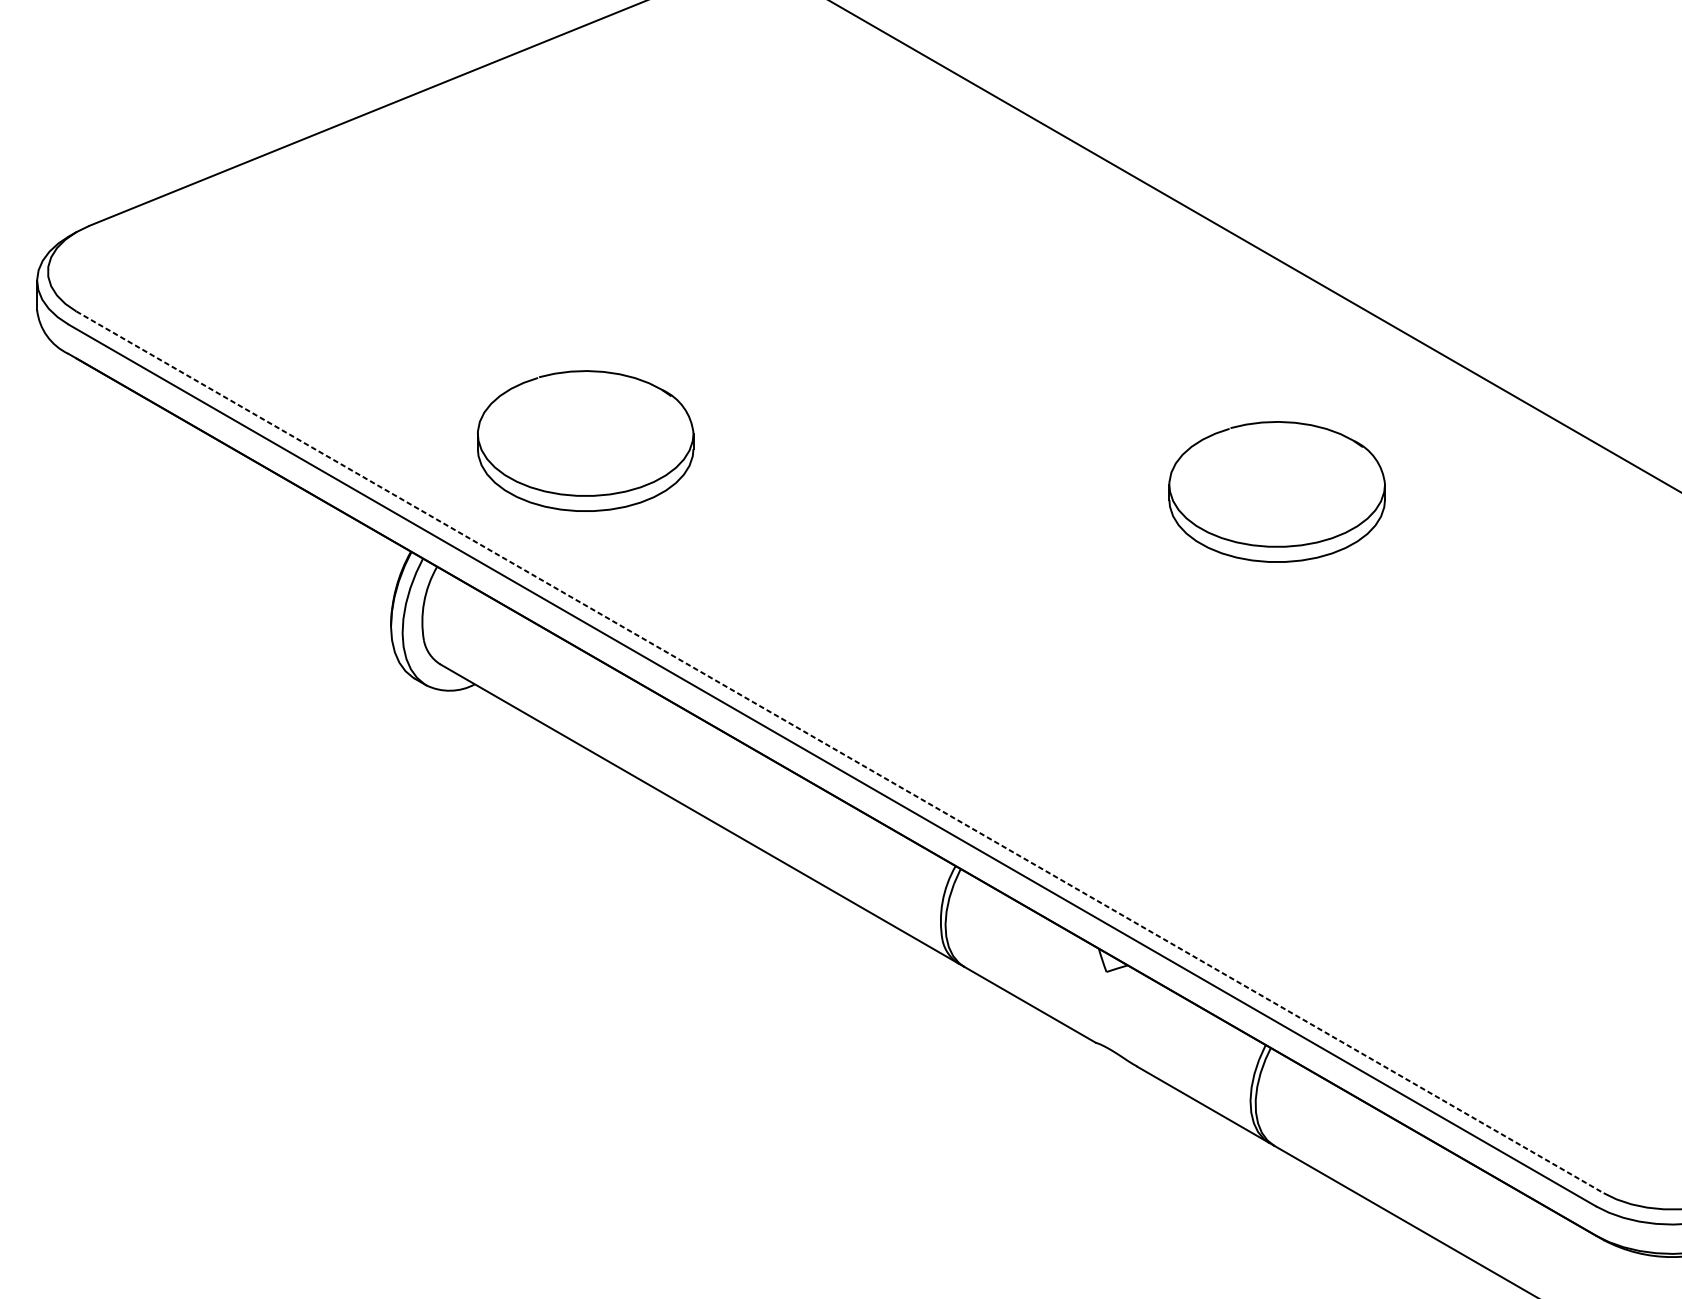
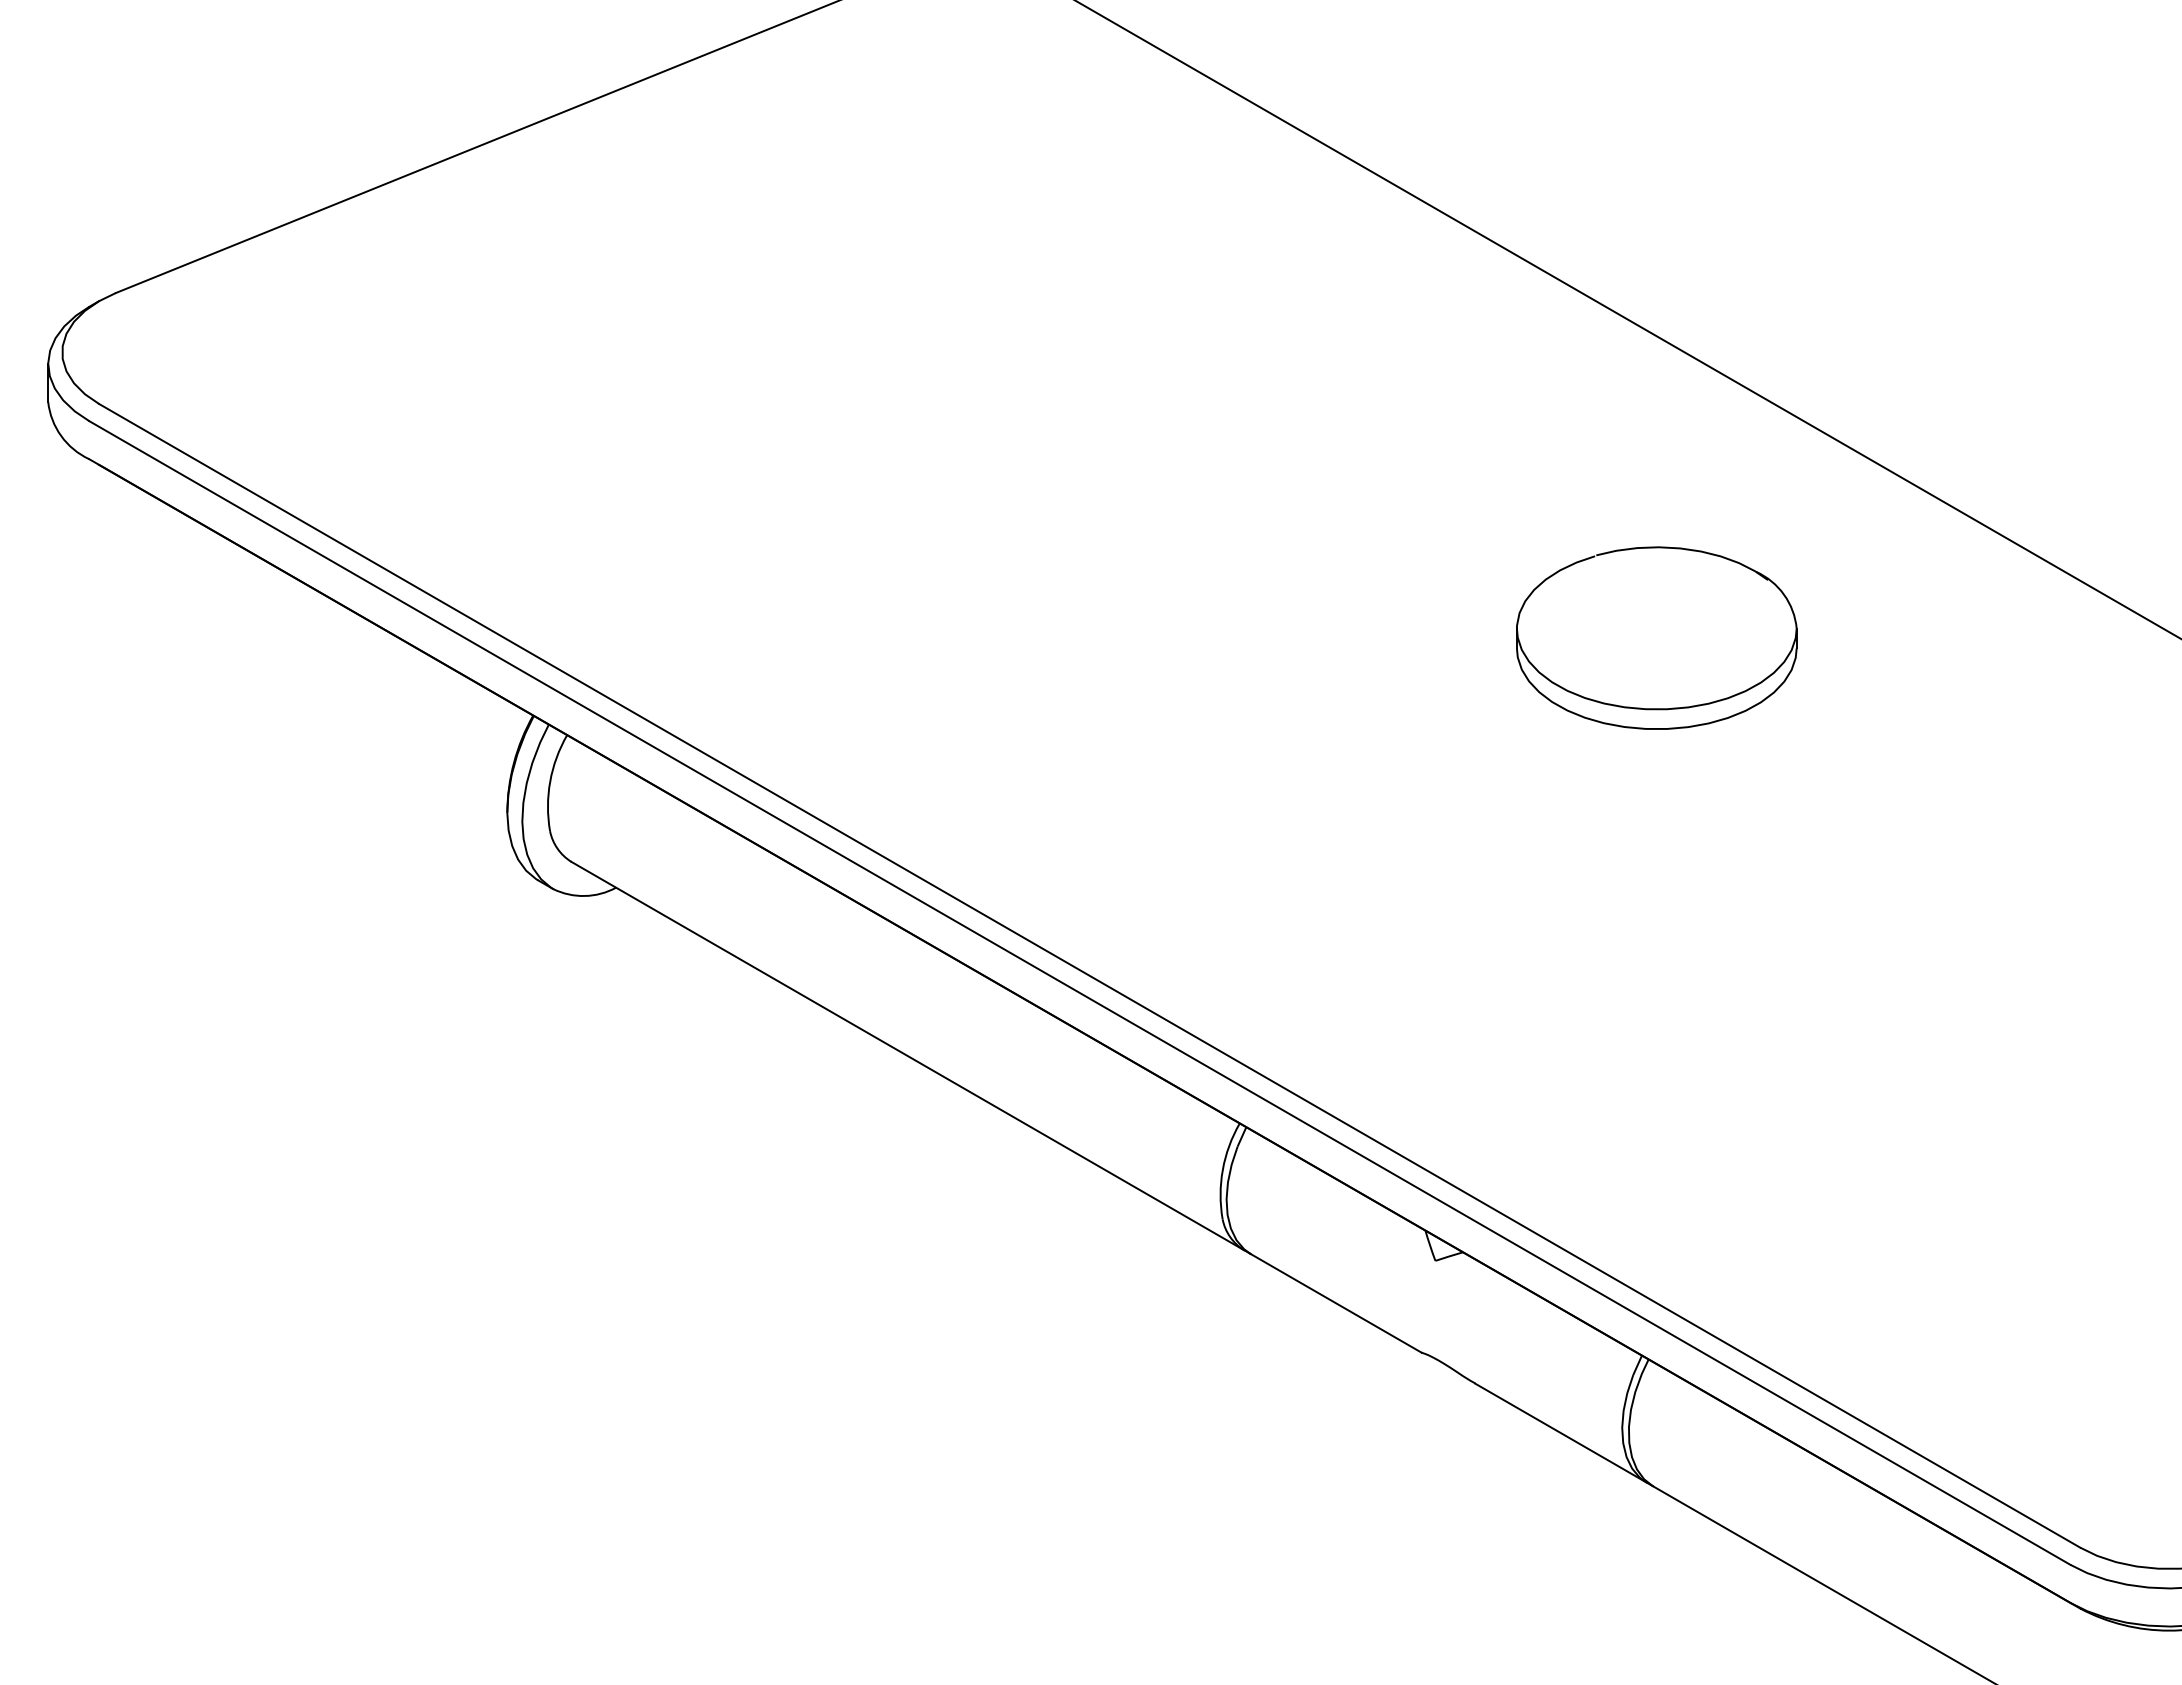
part: (585, 440) -> (759, 571), removed
line: (839, 752) -> (1089, 975), dashed -> solid

